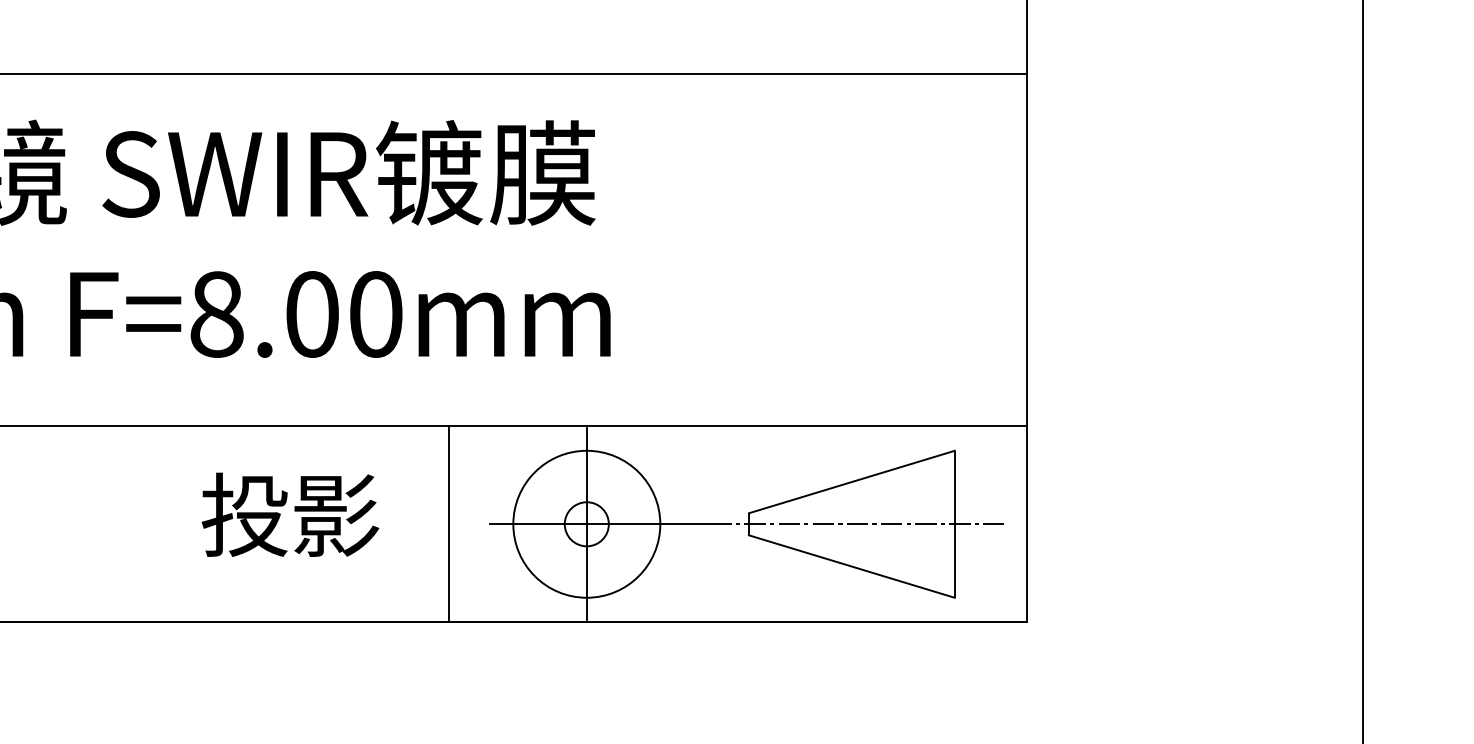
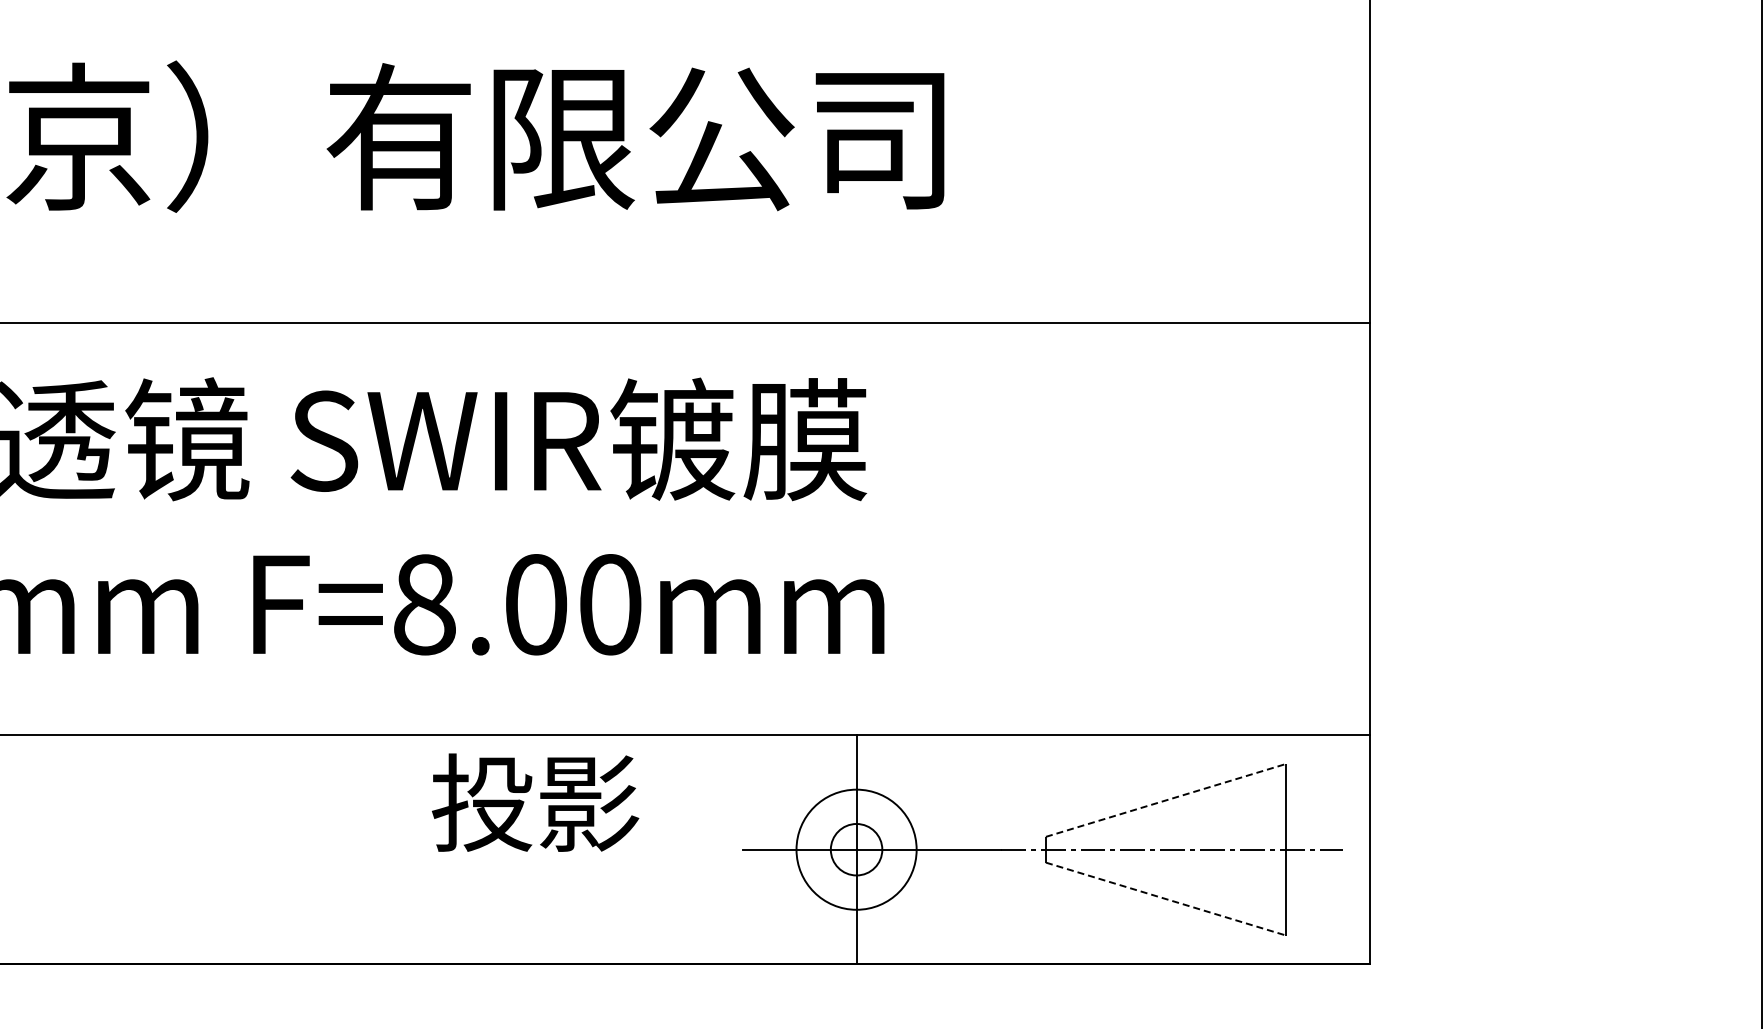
line: (852, 482) -> (1166, 800), solid -> dashed
text: (290, 514) -> (535, 802), moved
line: (448, 524) -> (695, 849), removed
circle: (586, 524) -> (856, 849), size x0.7
line: (852, 566) -> (1166, 899), solid -> dashed

